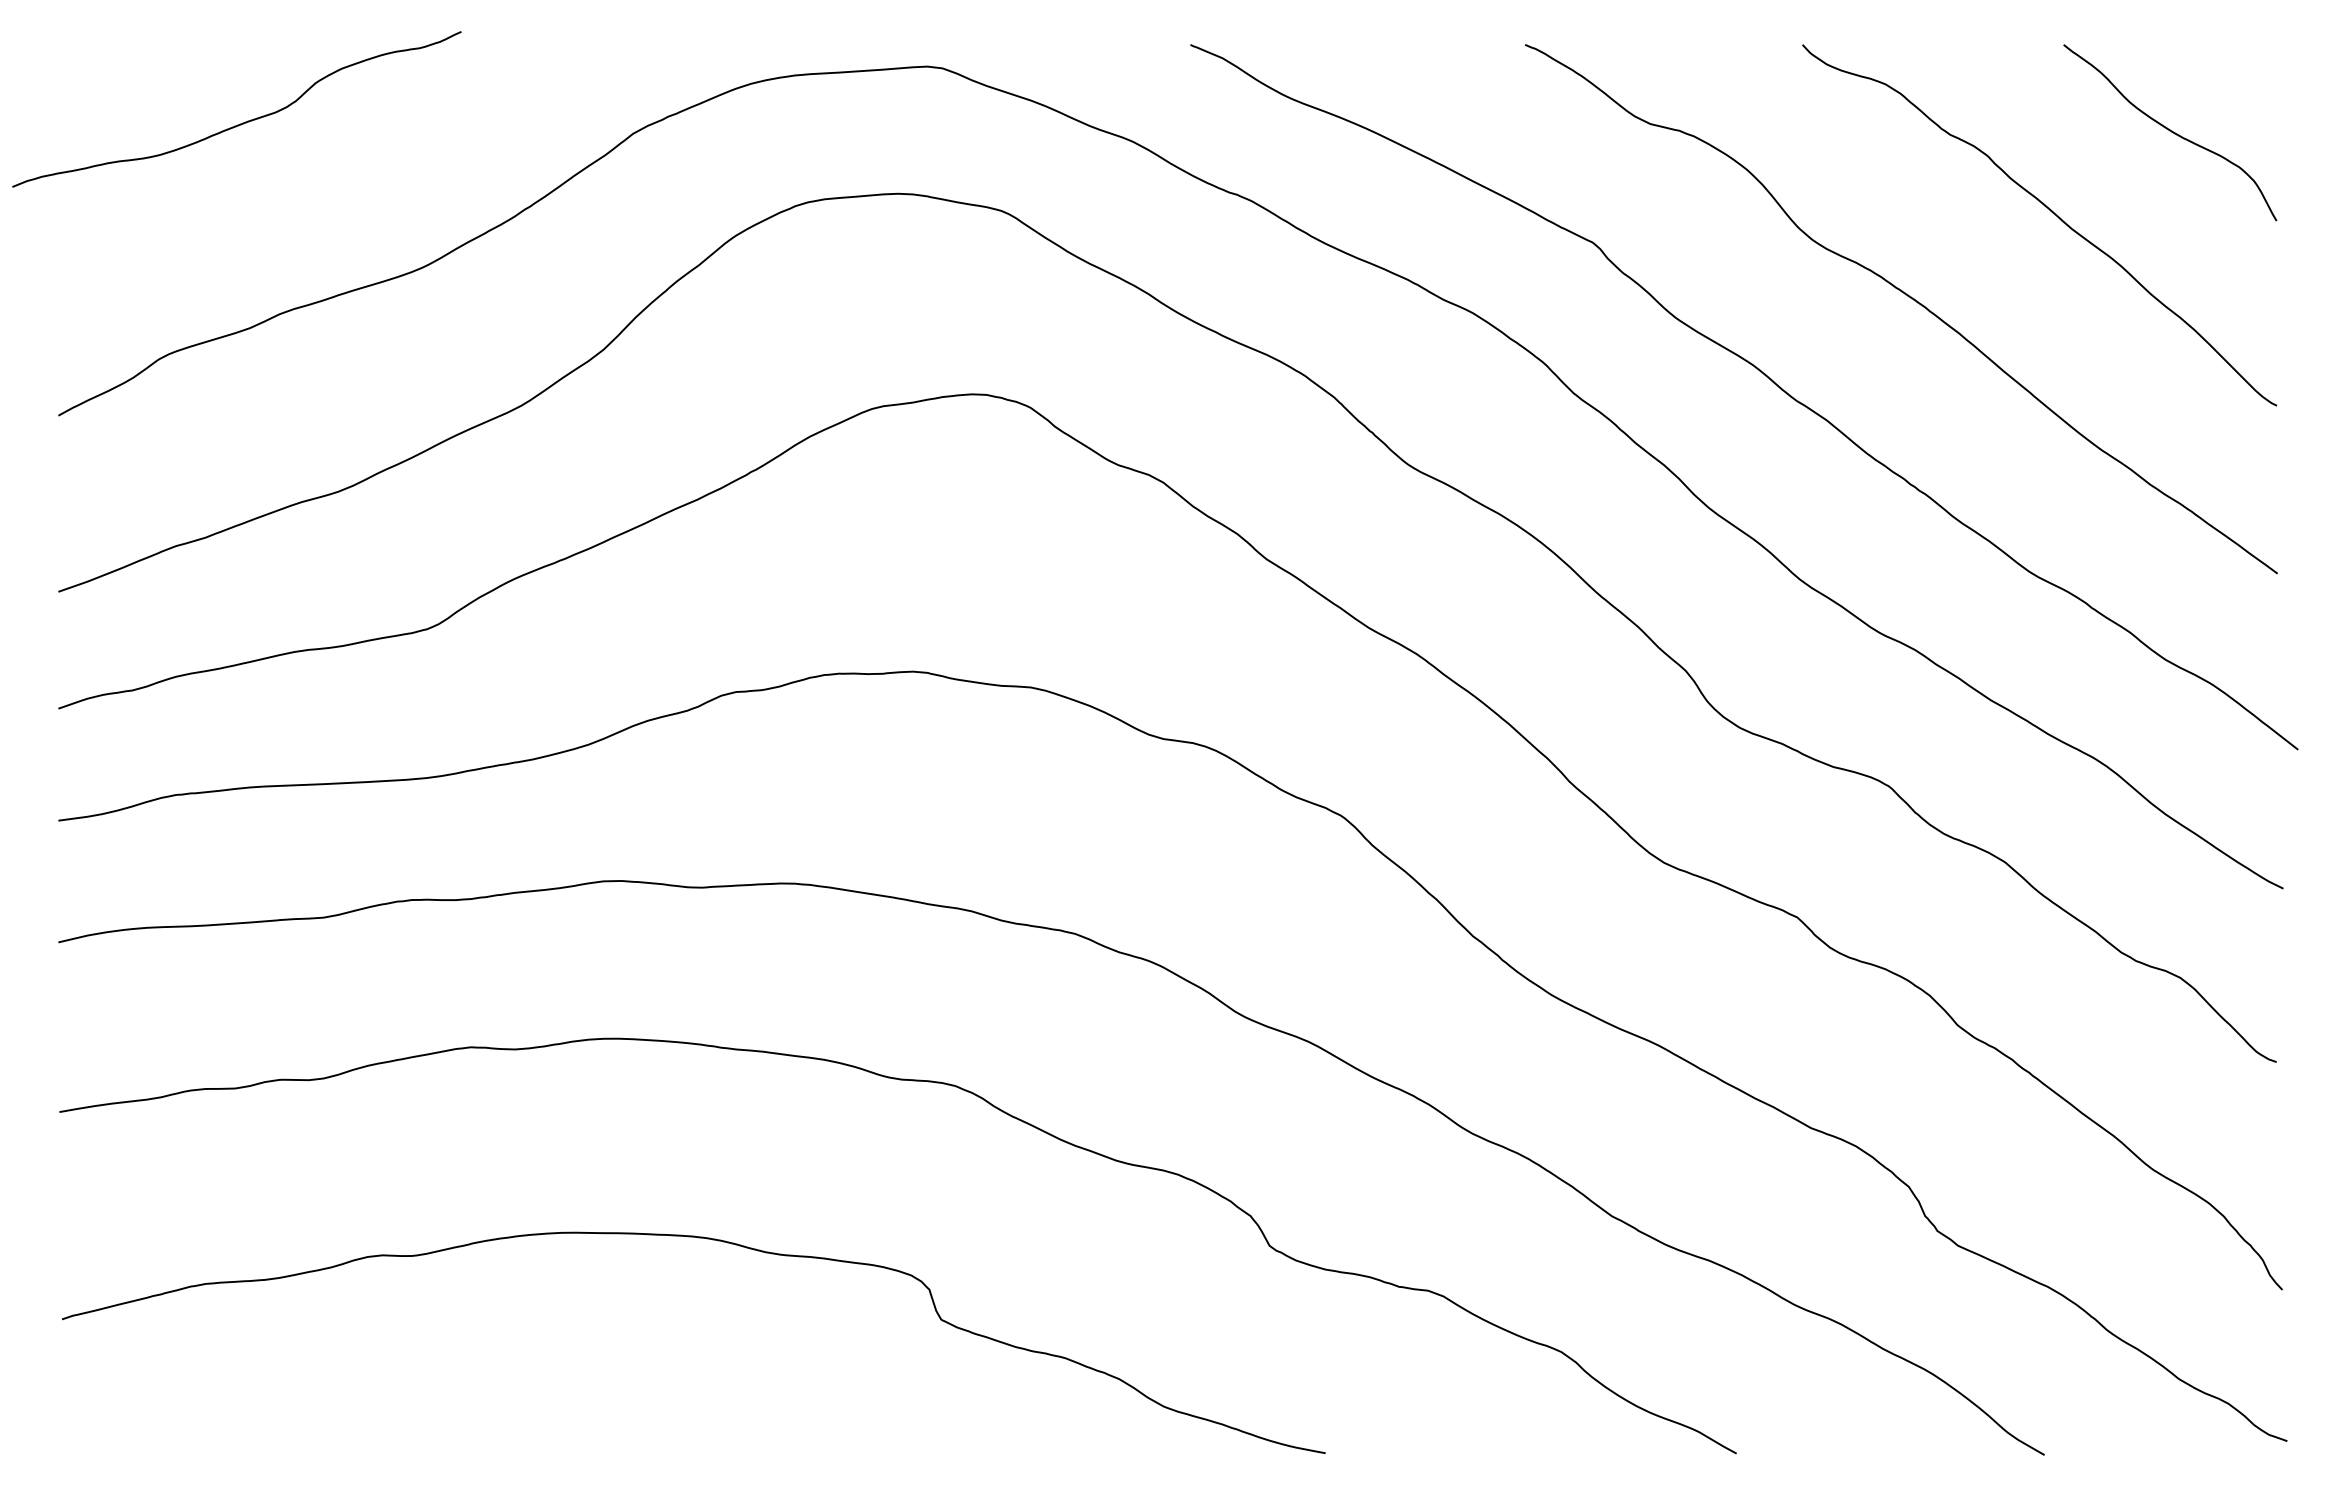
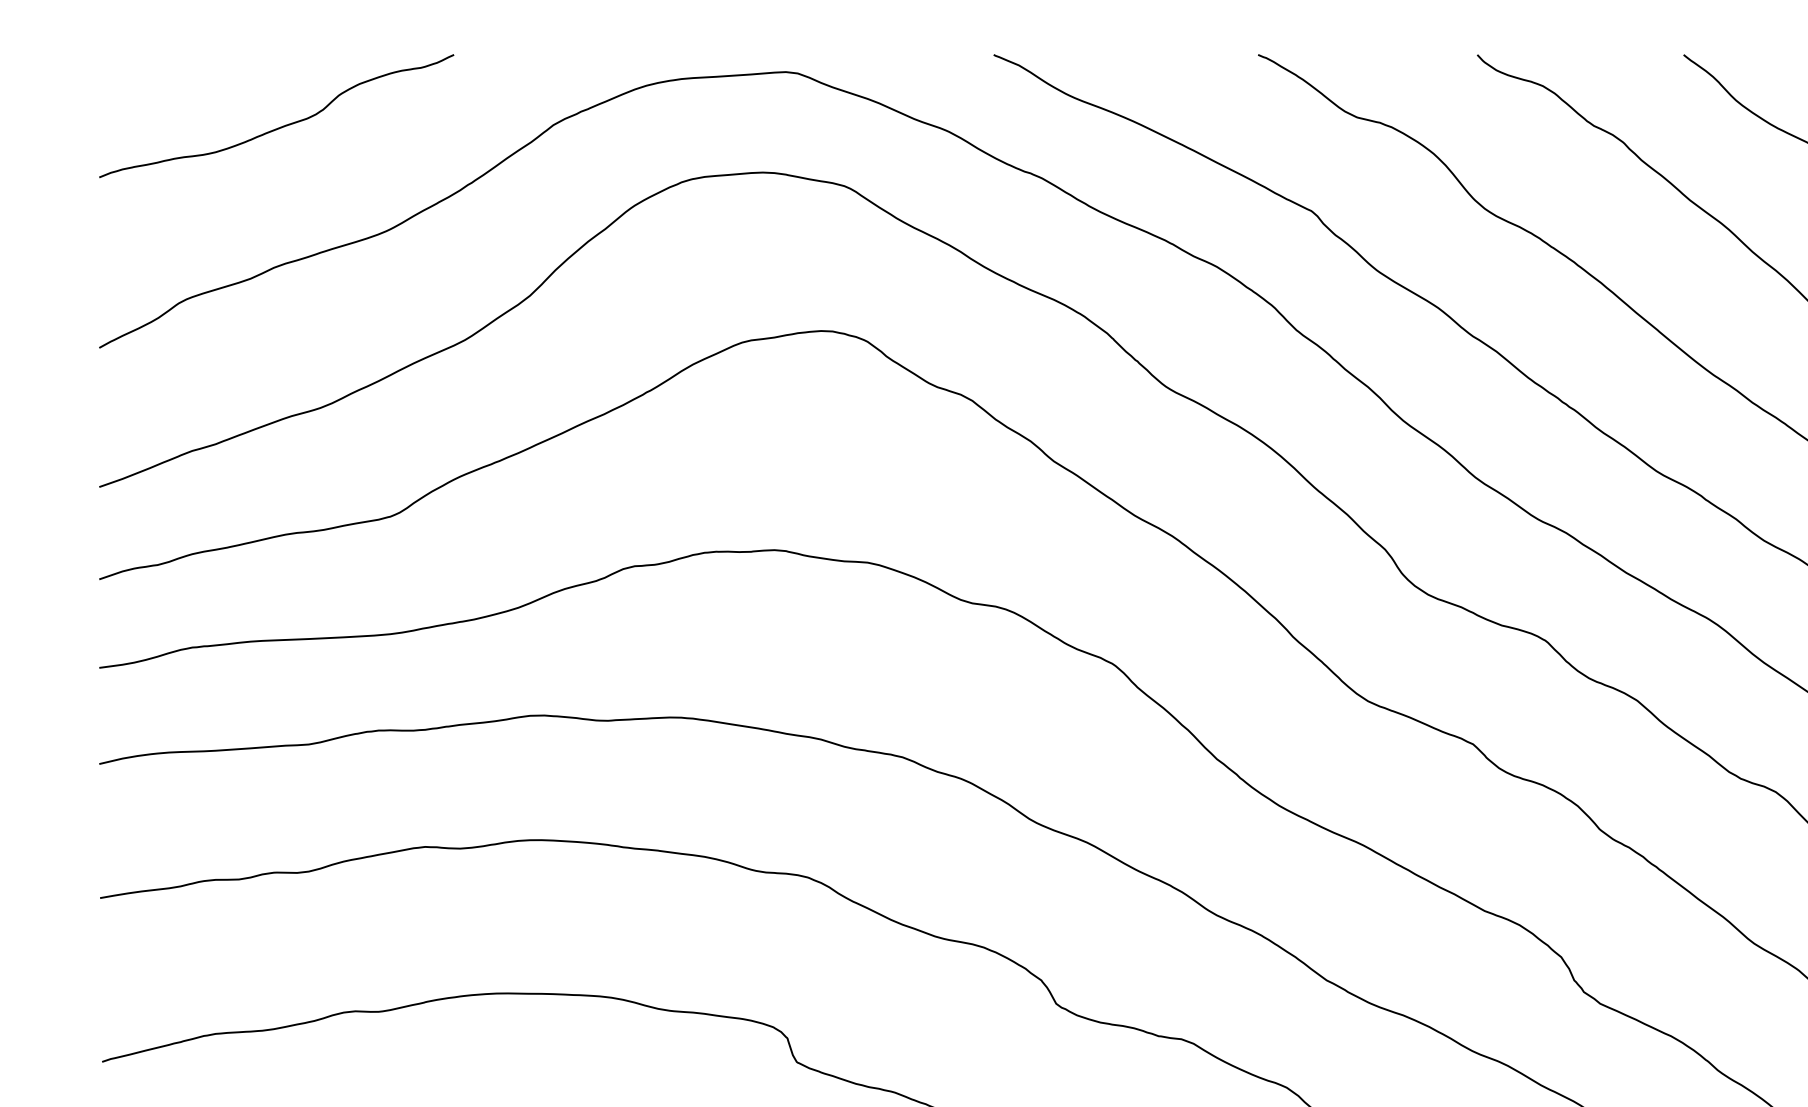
curve: (242, 122) -> (281, 126), moved

